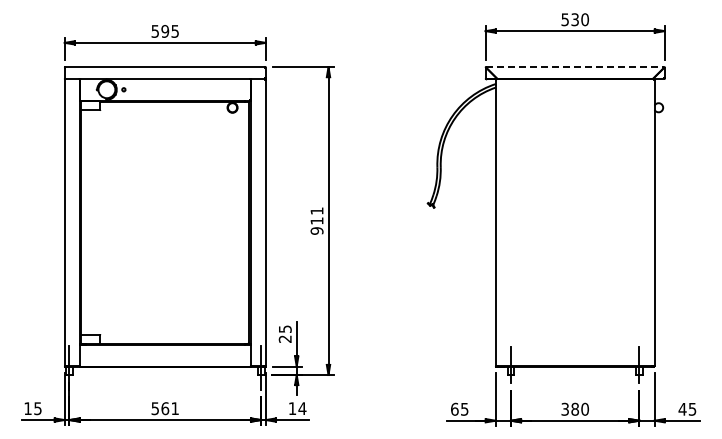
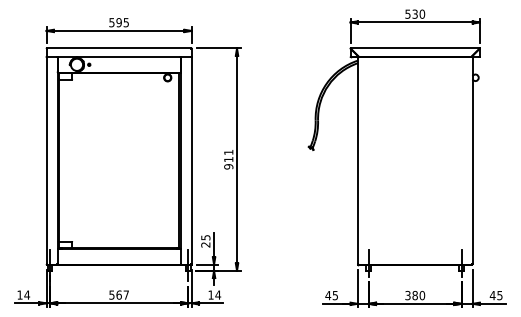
line: (575, 67) -> (415, 48), dashed -> solid
text: (37, 408) -> (26, 294), 15 -> 14
text: (174, 408) -> (125, 294), 561 -> 567
text: (454, 408) -> (328, 294), 65 -> 45

